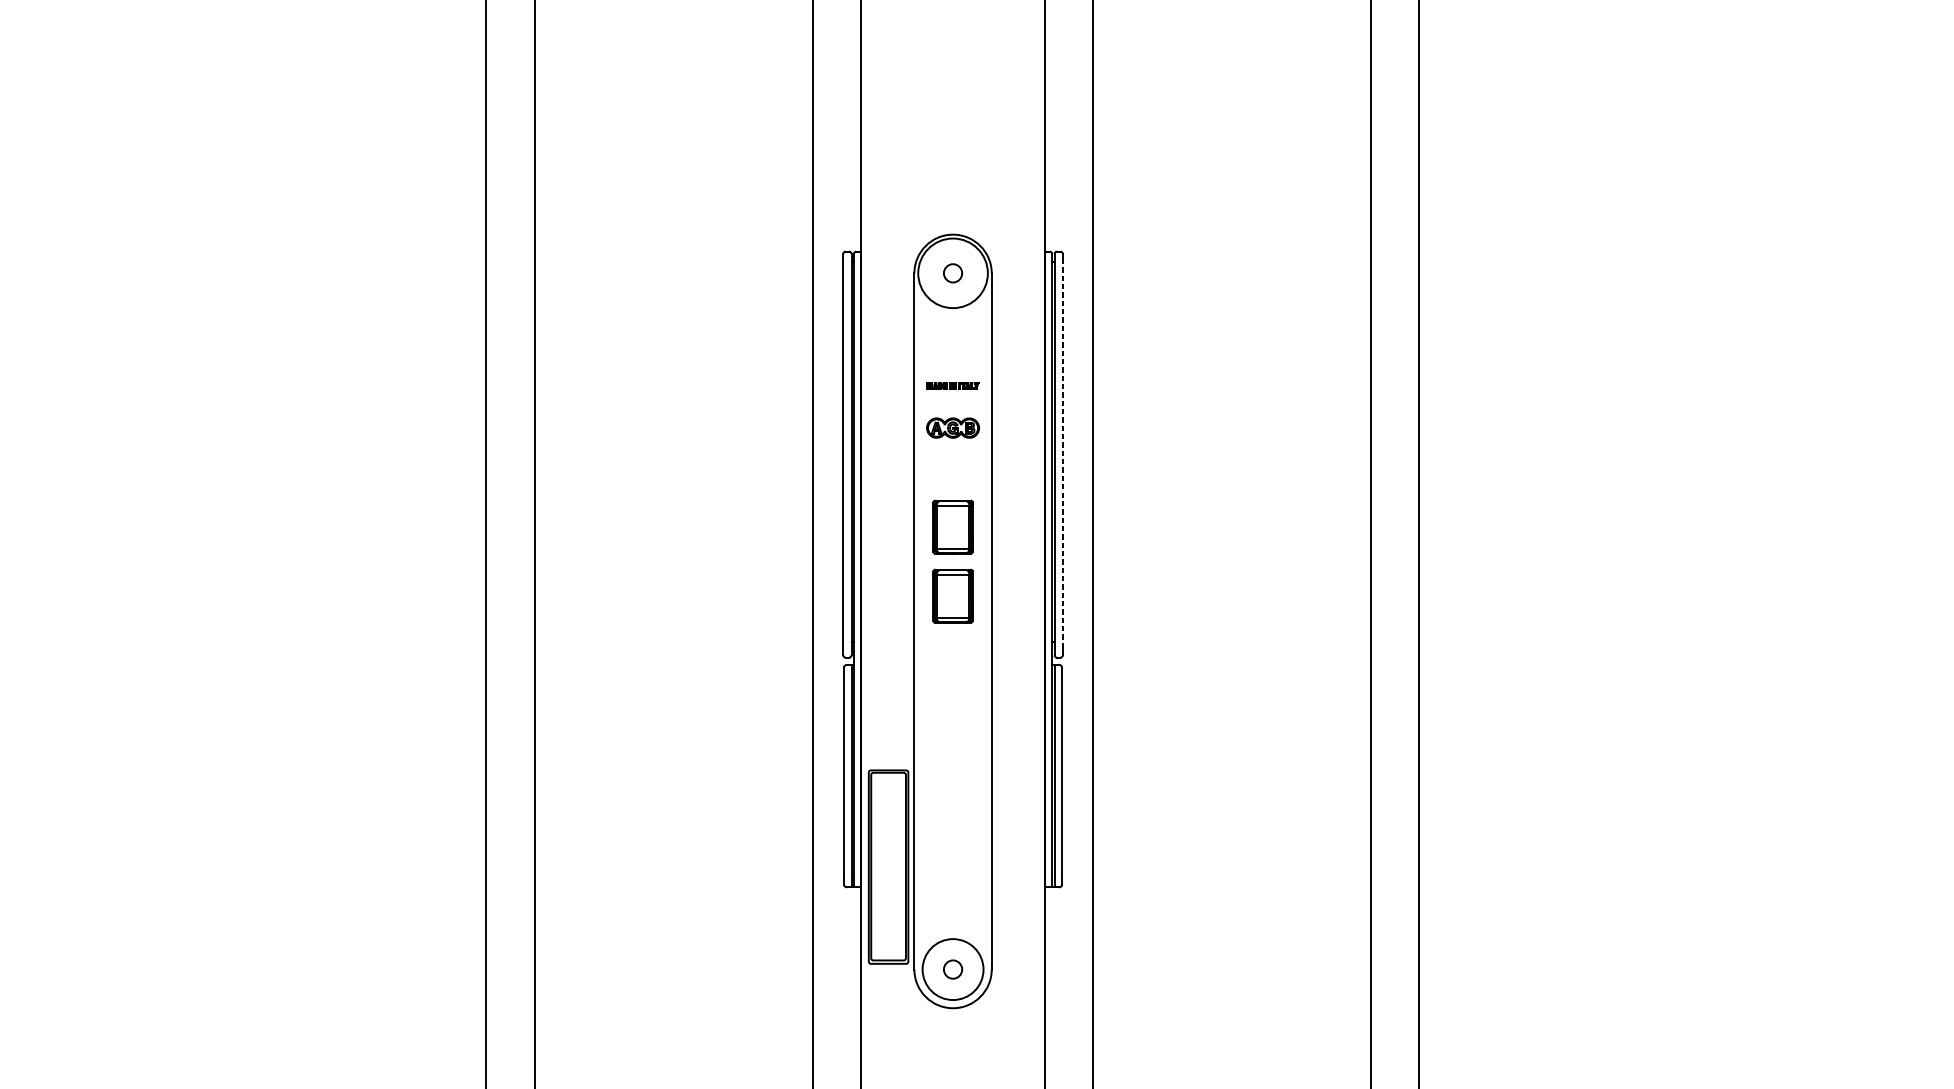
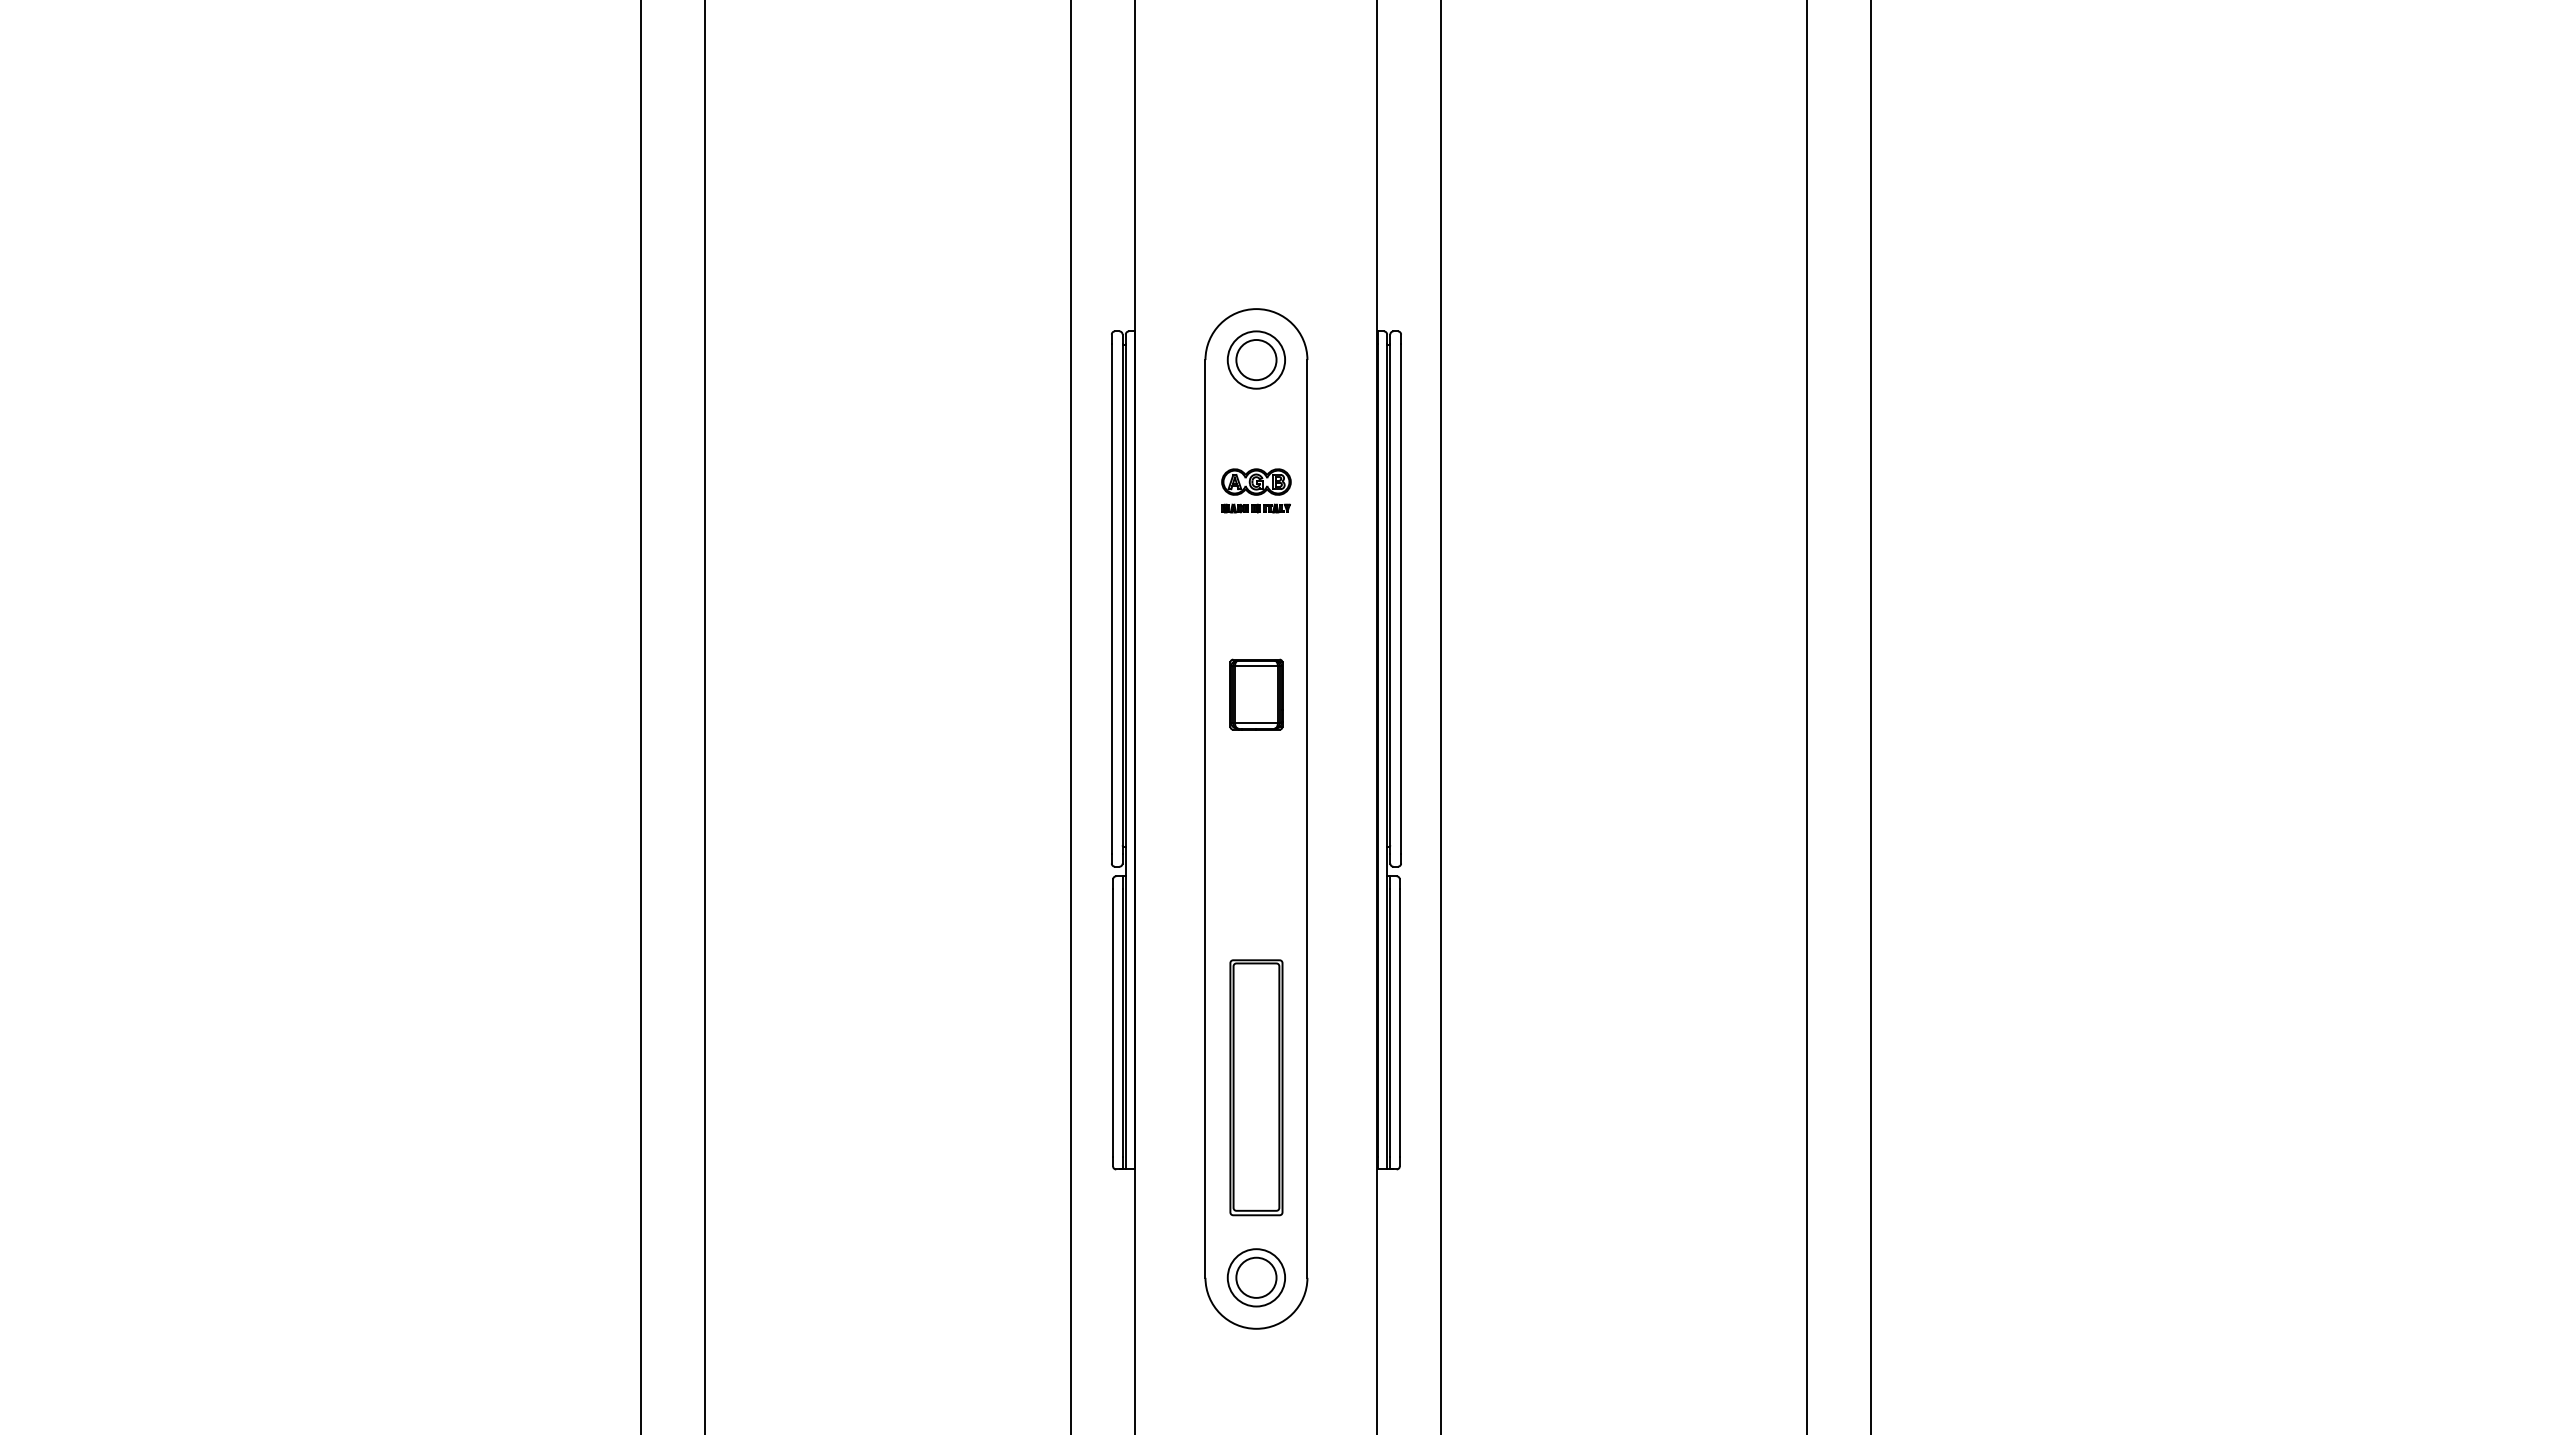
circle: (953, 272) -> (1256, 359), size x0.62
circle: (953, 272) -> (1256, 359), size x1.67
part: (953, 427) -> (1256, 481), moved
line: (1063, 454) -> (1401, 599), dashed -> solid
part: (953, 596) -> (1256, 785), removed
part: (888, 866) -> (1256, 1087), moved
circle: (953, 969) -> (1256, 1277), size x0.71
circle: (953, 969) -> (1256, 1277), size x1.67

